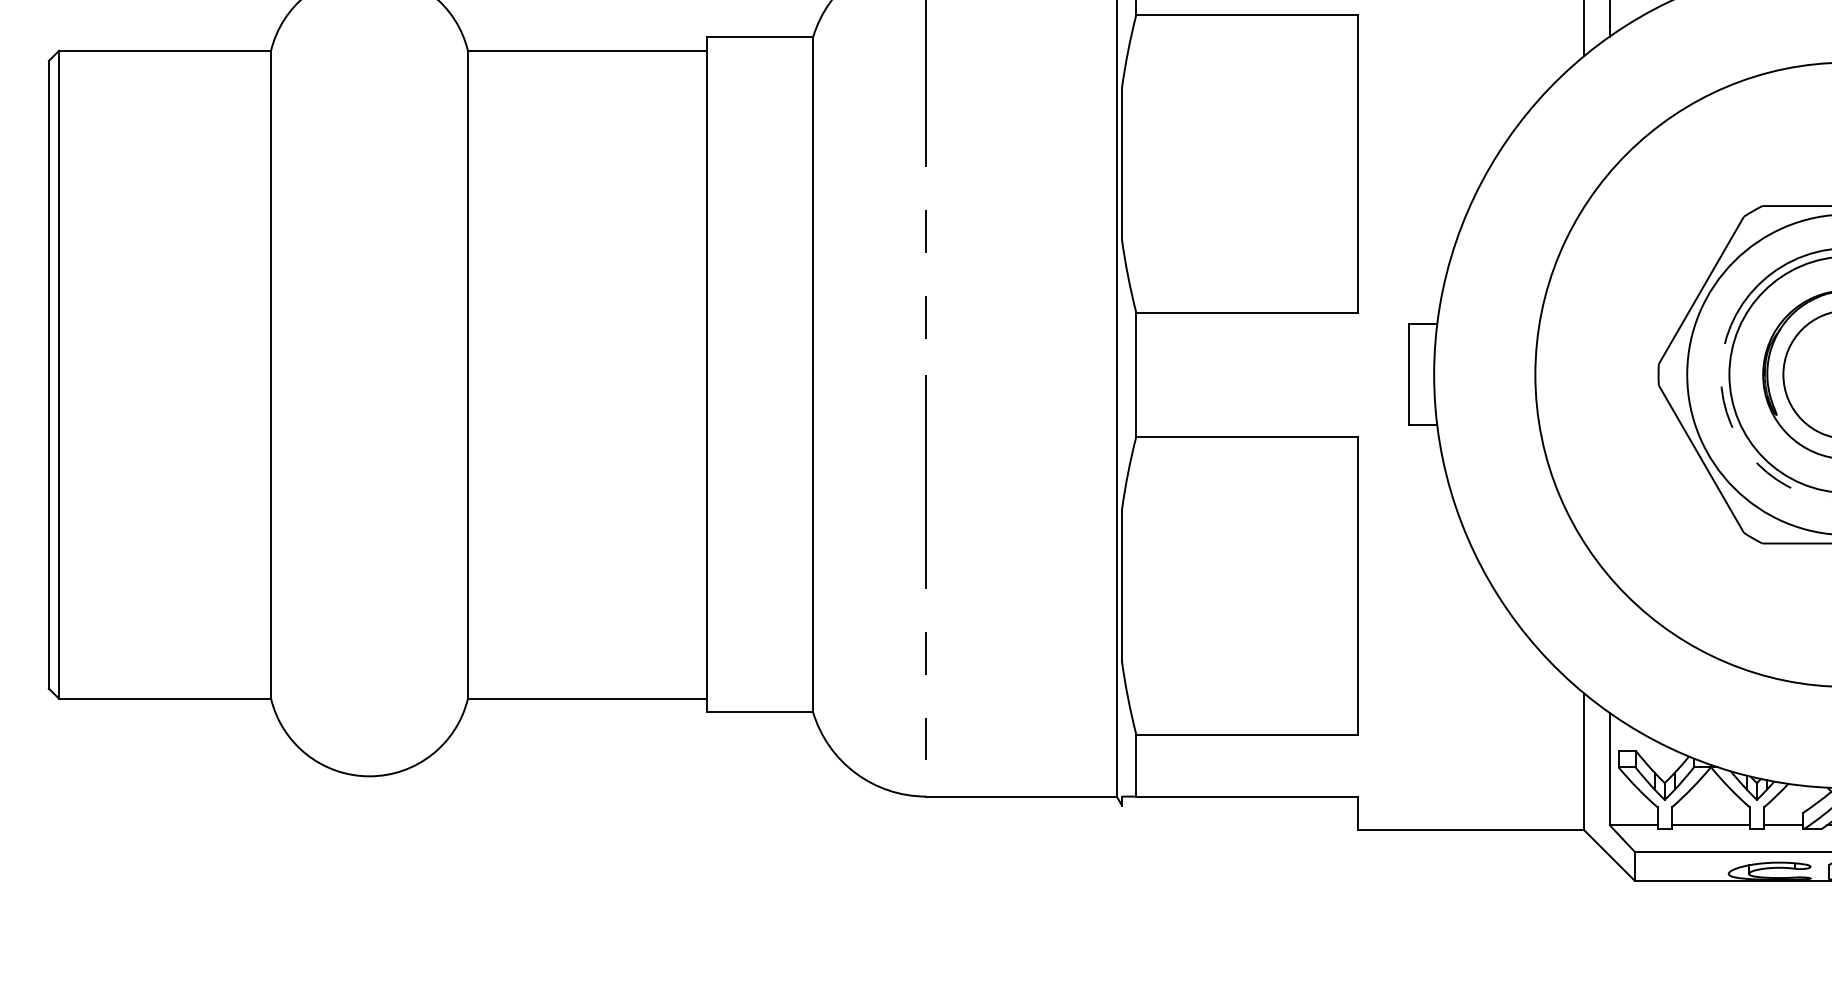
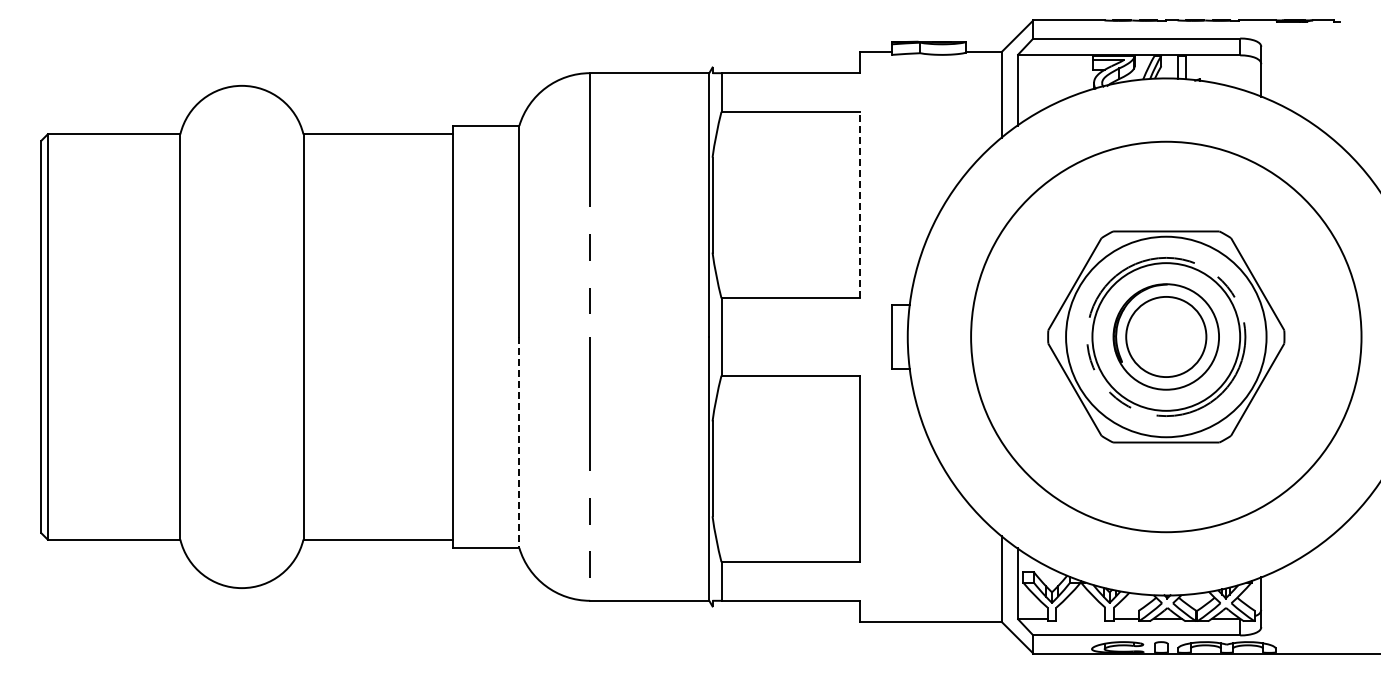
line: (1358, 162) -> (860, 204), solid -> dashed
line: (813, 543) -> (519, 442), solid -> dashed
line: (1710, 824) -> (1080, 618), removed

